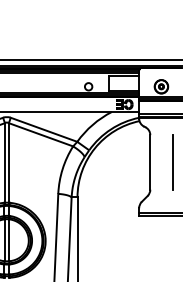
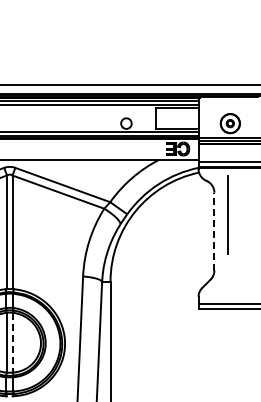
line: (150, 162) -> (214, 231), solid -> dashed
line: (172, 162) -> (227, 214), moved
line: (8, 240) -> (12, 342), solid -> dashed

